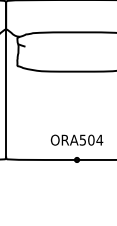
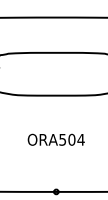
text: (76, 139) -> (55, 139), moved

